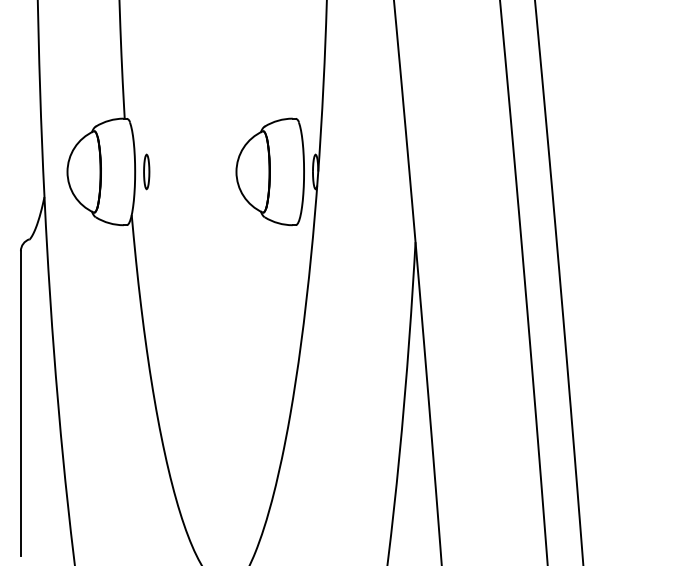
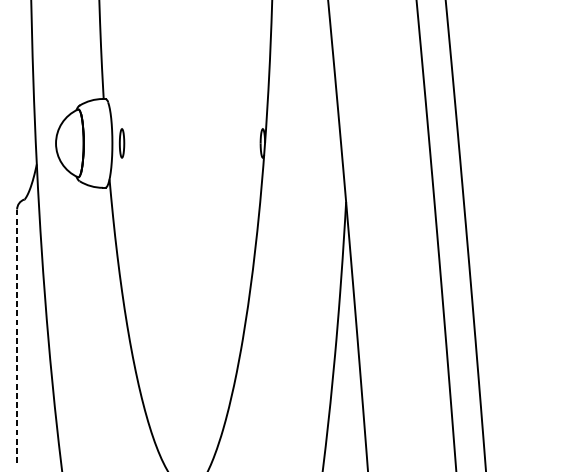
part: (269, 171) -> (224, 143), removed
line: (20, 403) -> (16, 336), solid -> dashed

